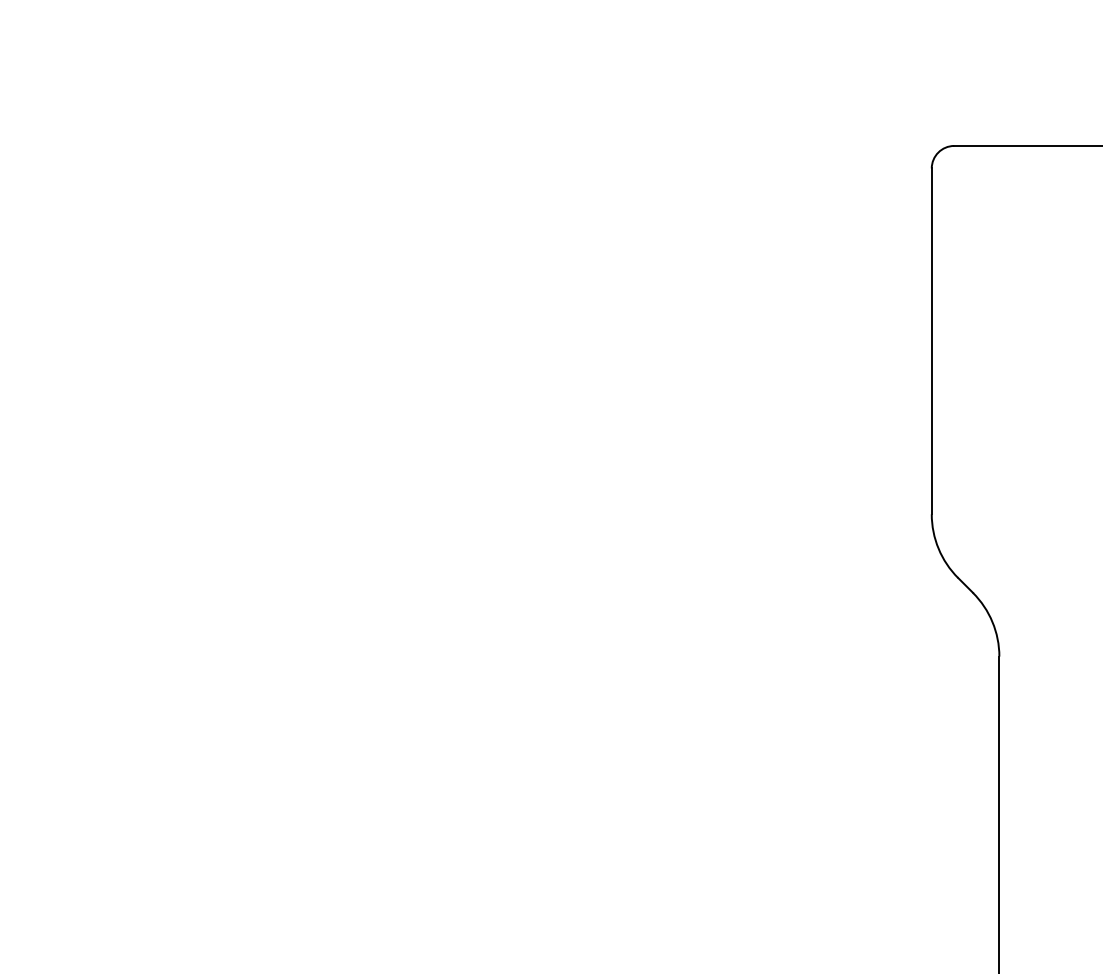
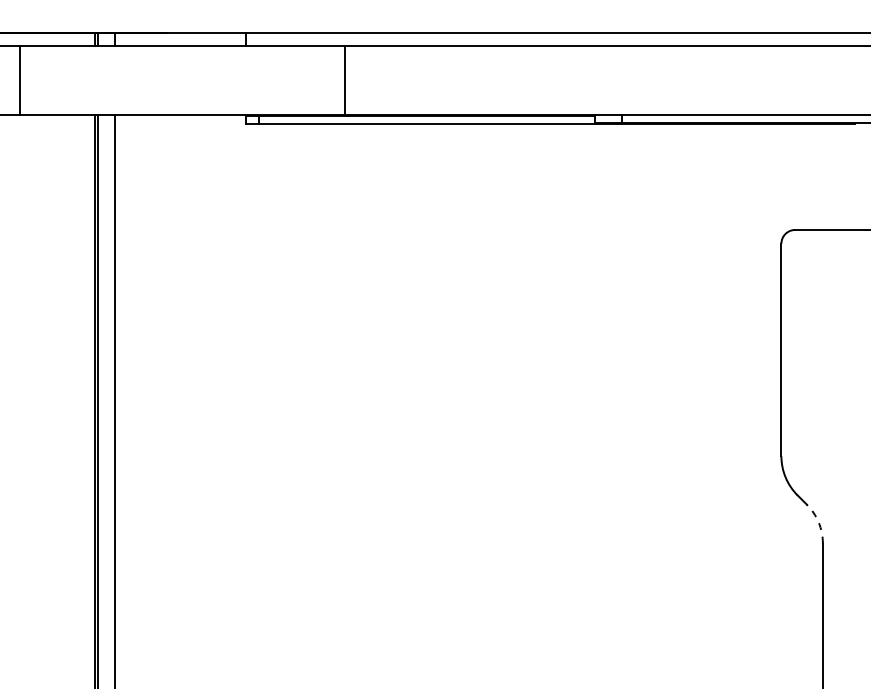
arc: (992, 622) -> (818, 522), solid -> dashed

